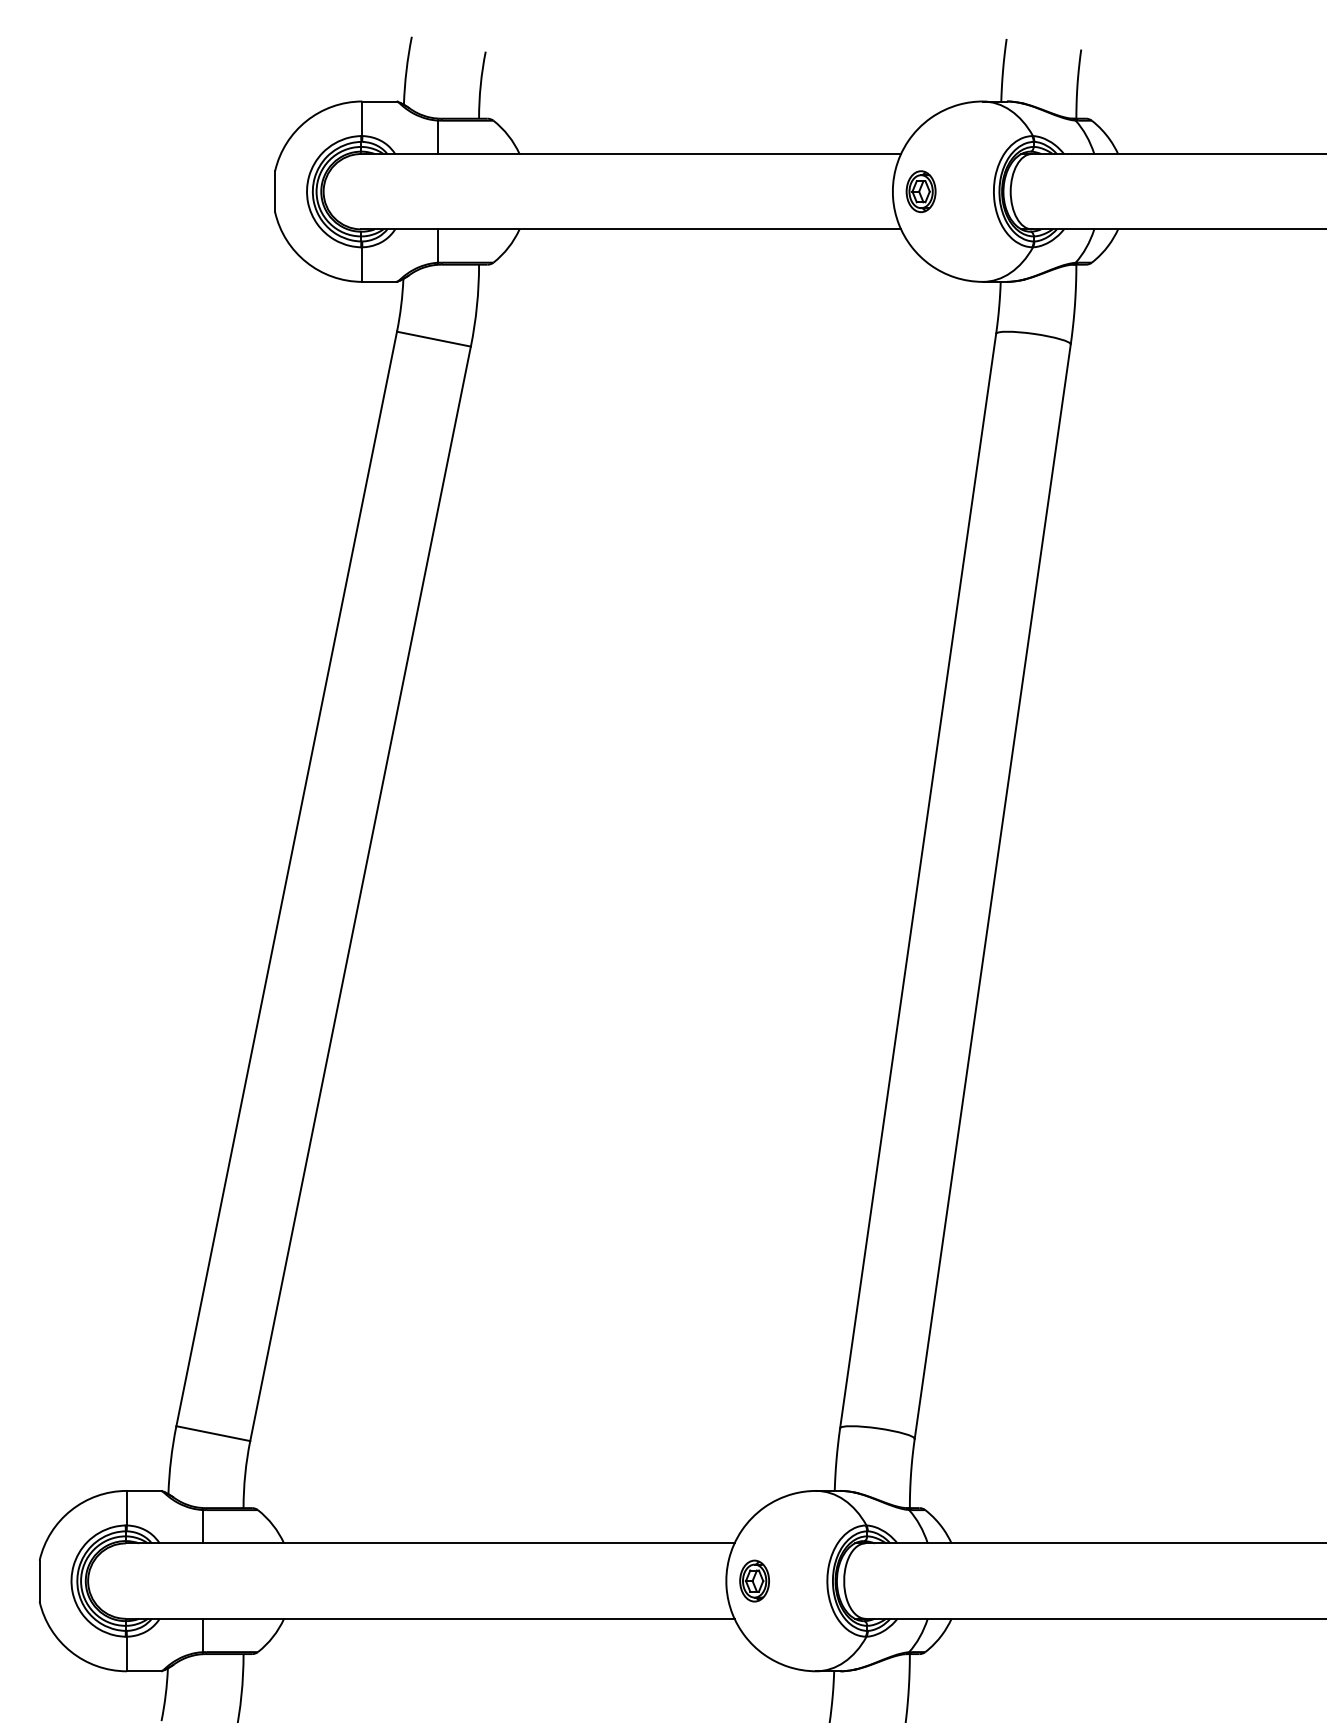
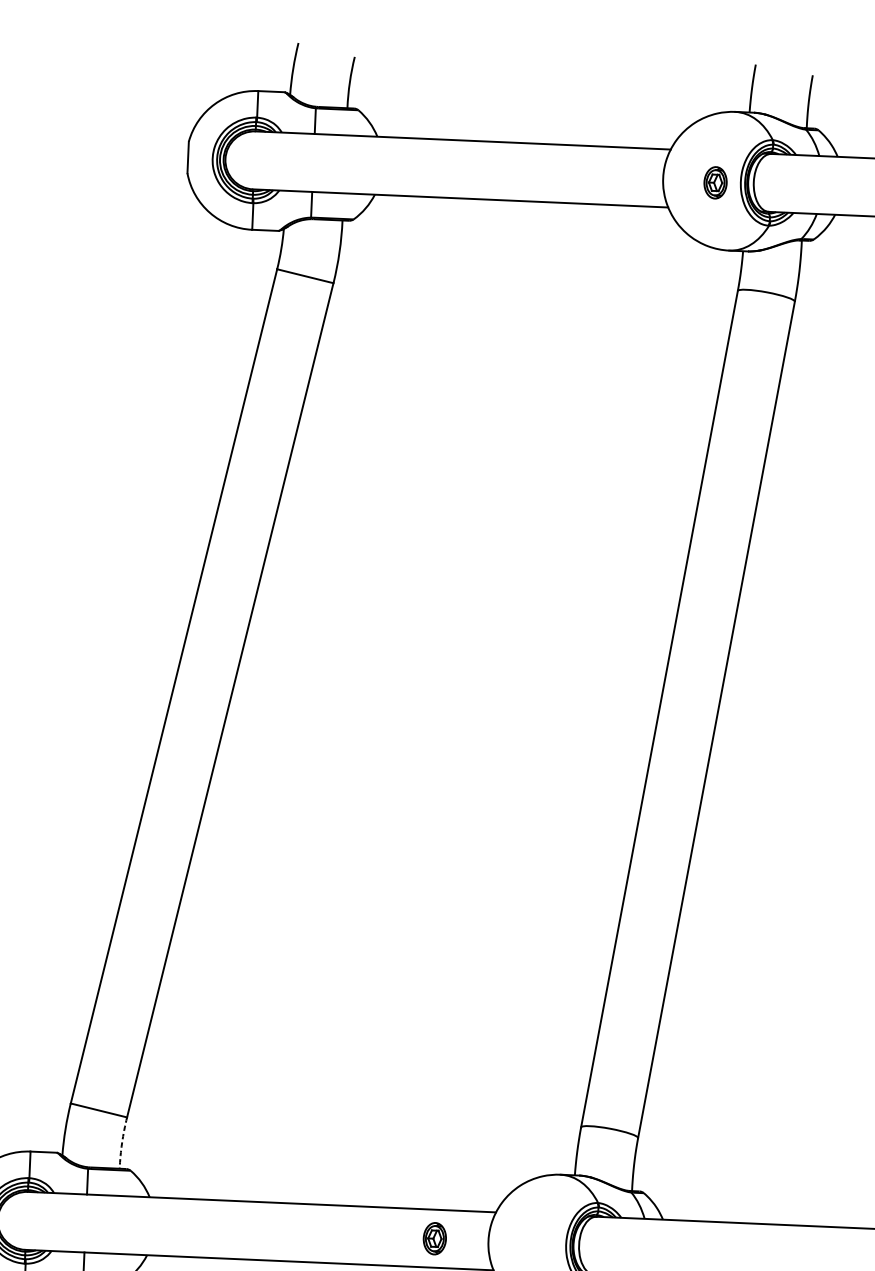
part: (920, 191) -> (715, 182), moved
arc: (245, 1474) -> (122, 1142), solid -> dashed
part: (754, 1580) -> (434, 1238), moved

